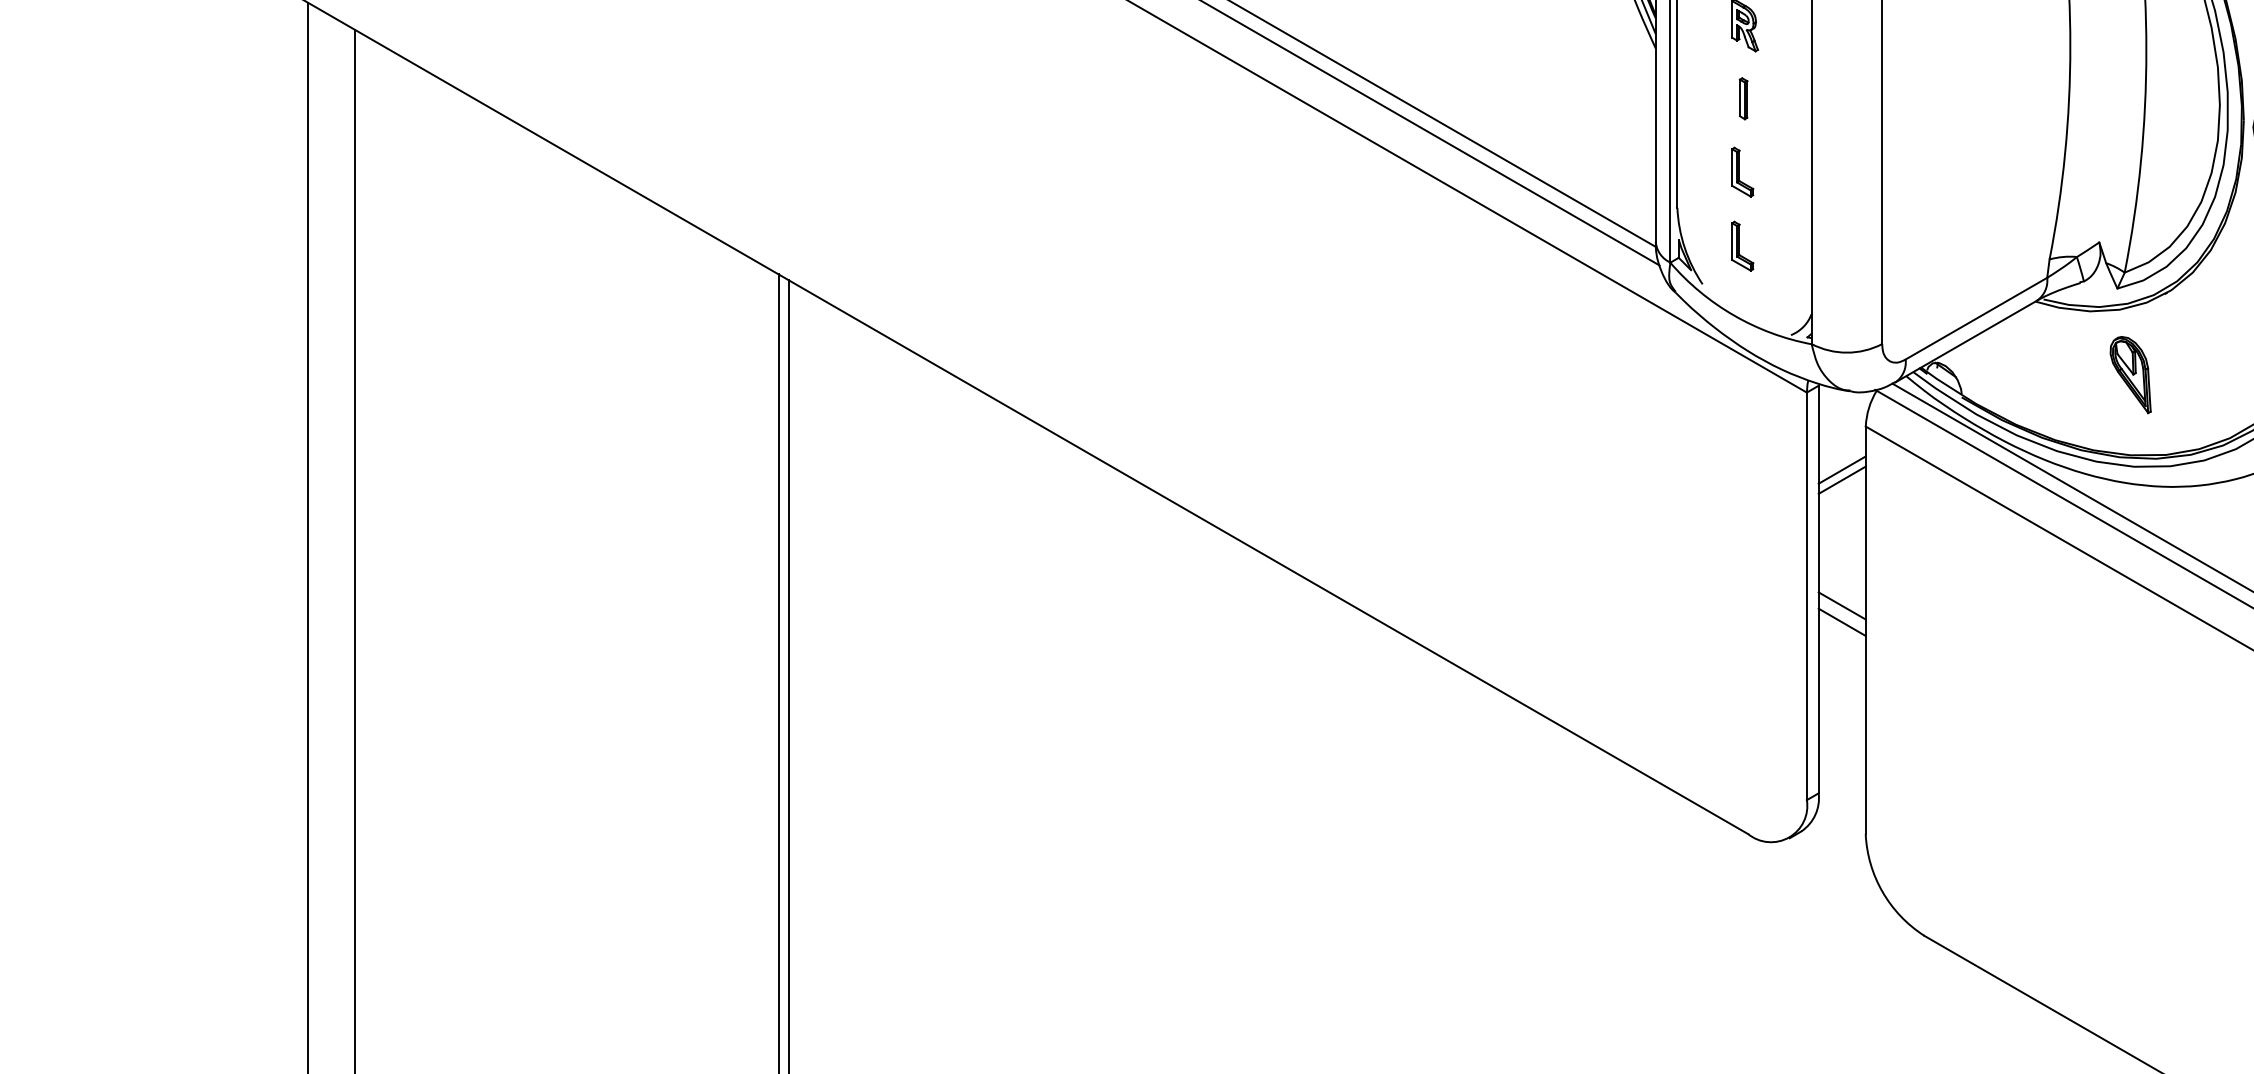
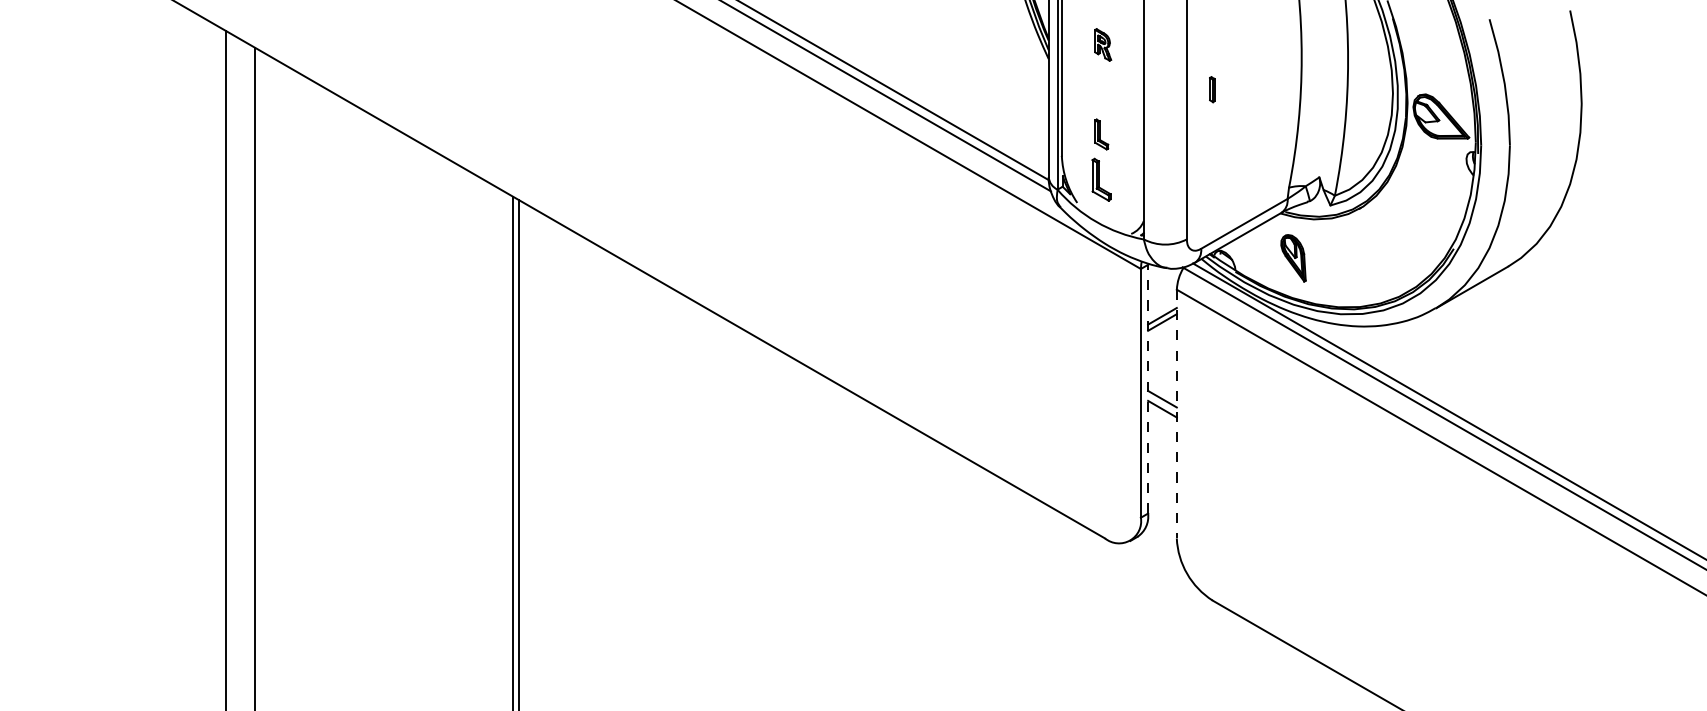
part: (1743, 98) -> (1212, 89), moved
part: (1742, 245) -> (1101, 179), size x1.4
part: (2130, 375) -> (1293, 258), moved
line: (1819, 588) -> (1148, 388), solid -> dashed
line: (1865, 631) -> (1176, 414), solid -> dashed

